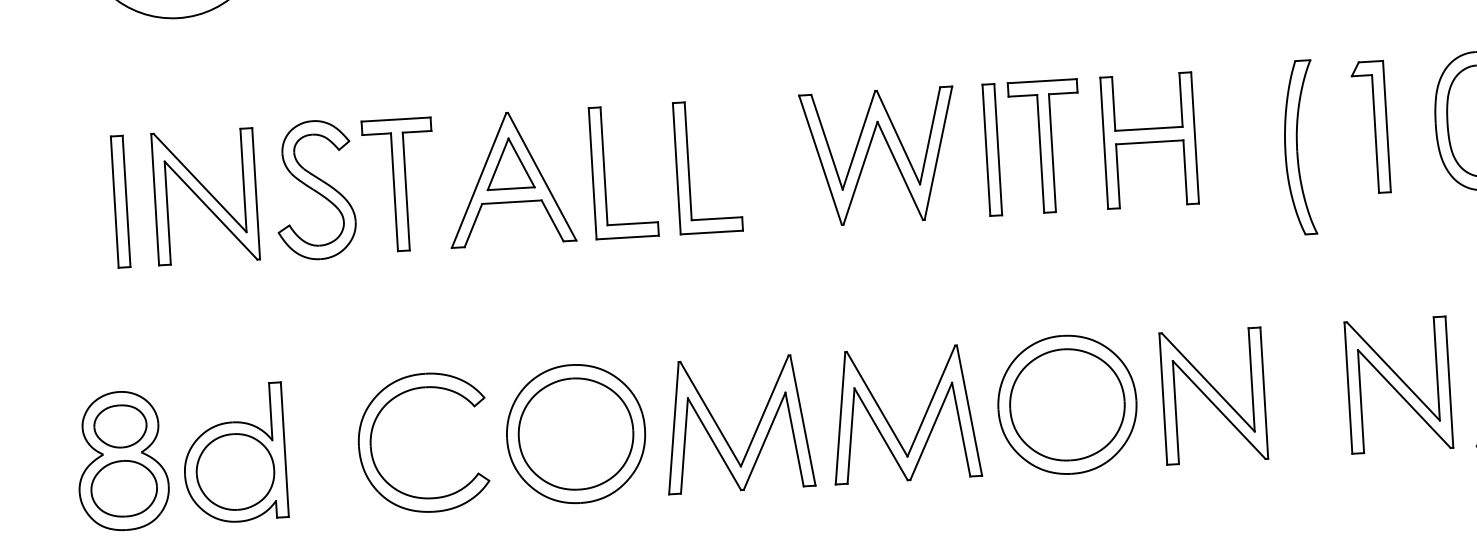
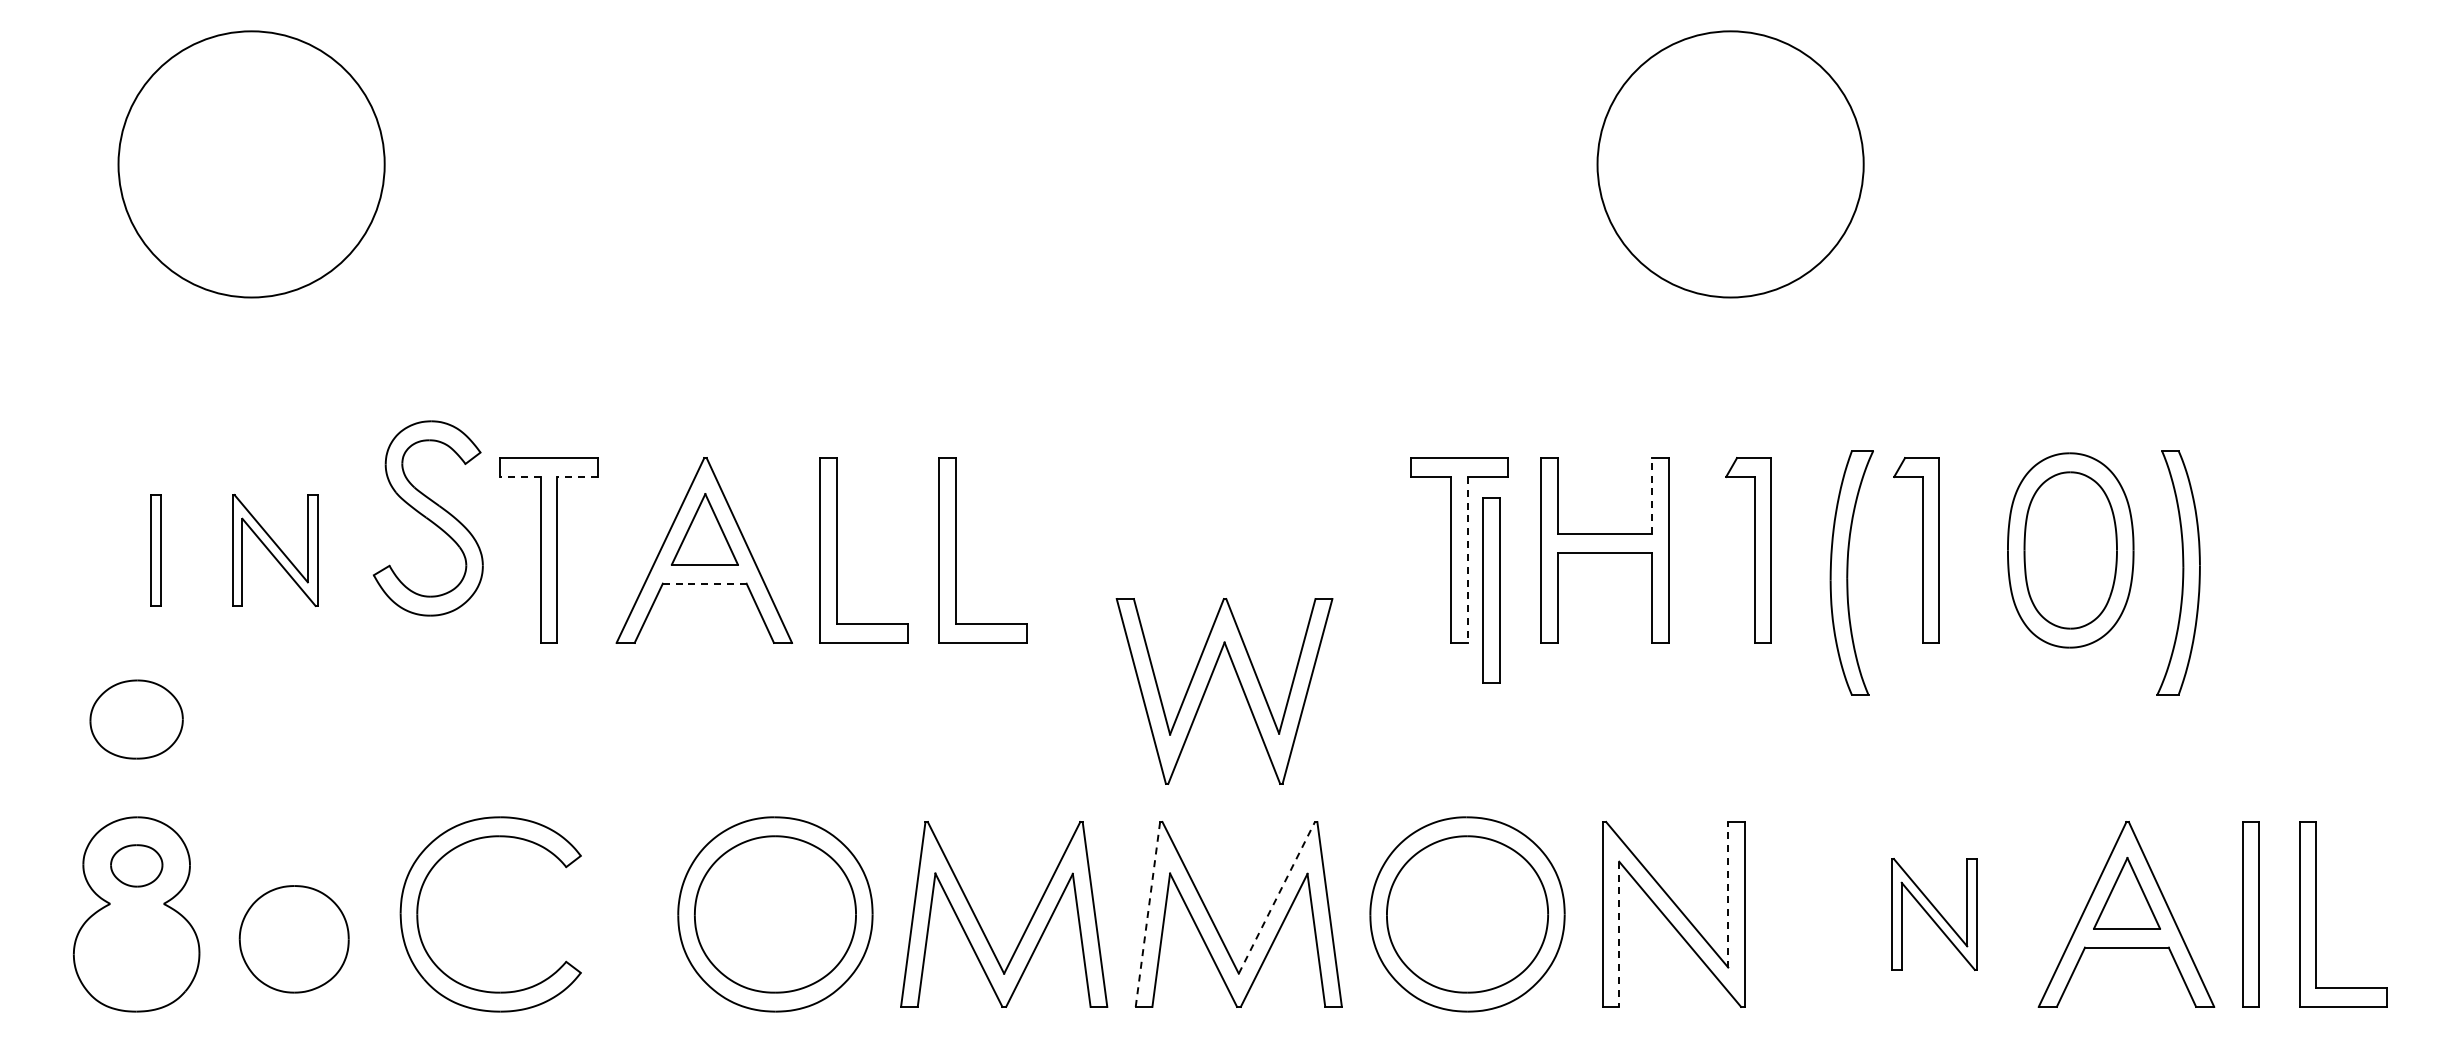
line: (1181, 99) -> (1652, 495), solid -> dashed
line: (417, 132) -> (577, 477), solid -> dashed
line: (376, 134) -> (520, 477), solid -> dashed
part: (1251, 134) -> (1748, 550), added
part: (1300, 147) -> (1851, 572), moved
part: (992, 150) -> (1491, 590), moved
line: (1052, 152) -> (1467, 559), solid -> dashed
part: (867, 153) -> (1208, 686), moved
part: (315, 190) -> (428, 518), moved
part: (205, 196) -> (274, 550), size x0.6
part: (120, 201) -> (155, 550), size x0.6
line: (511, 202) -> (704, 583), solid -> dashed
line: (1251, 379) -> (1728, 894), solid -> dashed
part: (1398, 385) -> (1934, 914), size x0.6
line: (931, 400) -> (1276, 897), solid -> dashed
line: (1176, 412) -> (1619, 934), solid -> dashed
line: (840, 417) -> (1148, 913), solid -> dashed
part: (120, 426) -> (136, 865), size x0.7
part: (371, 446) -> (418, 914), moved
part: (233, 453) -> (293, 913), removed
part: (124, 488) -> (136, 719), moved

